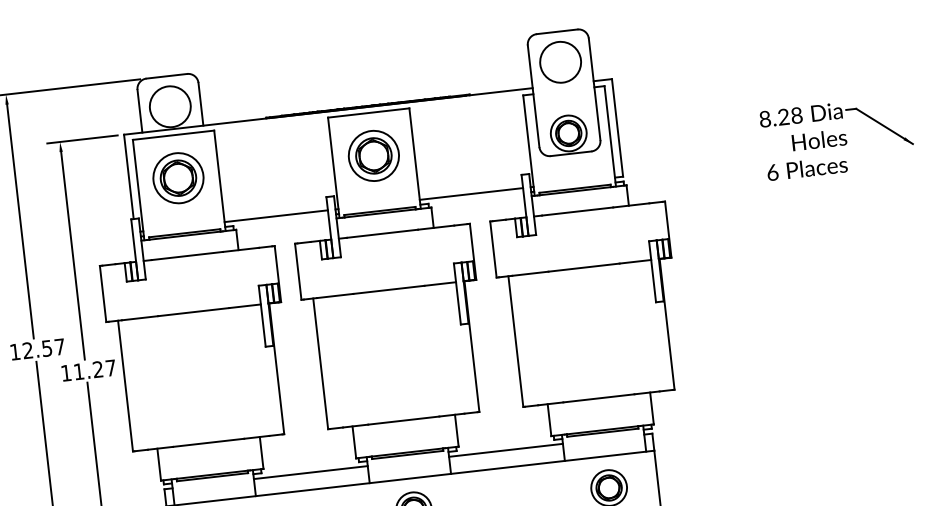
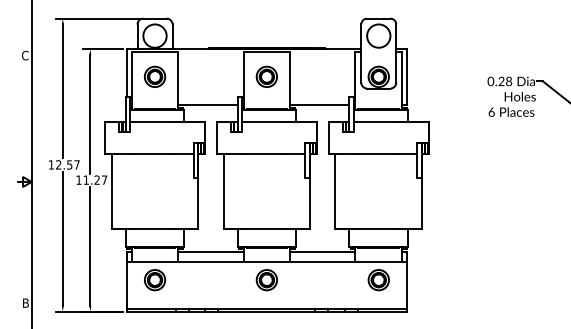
text: (764, 119) -> (490, 81), 8.28 -> 0.28
part: (372, 155) -> (266, 76), size x0.71
part: (177, 177) -> (154, 76), size x0.71

